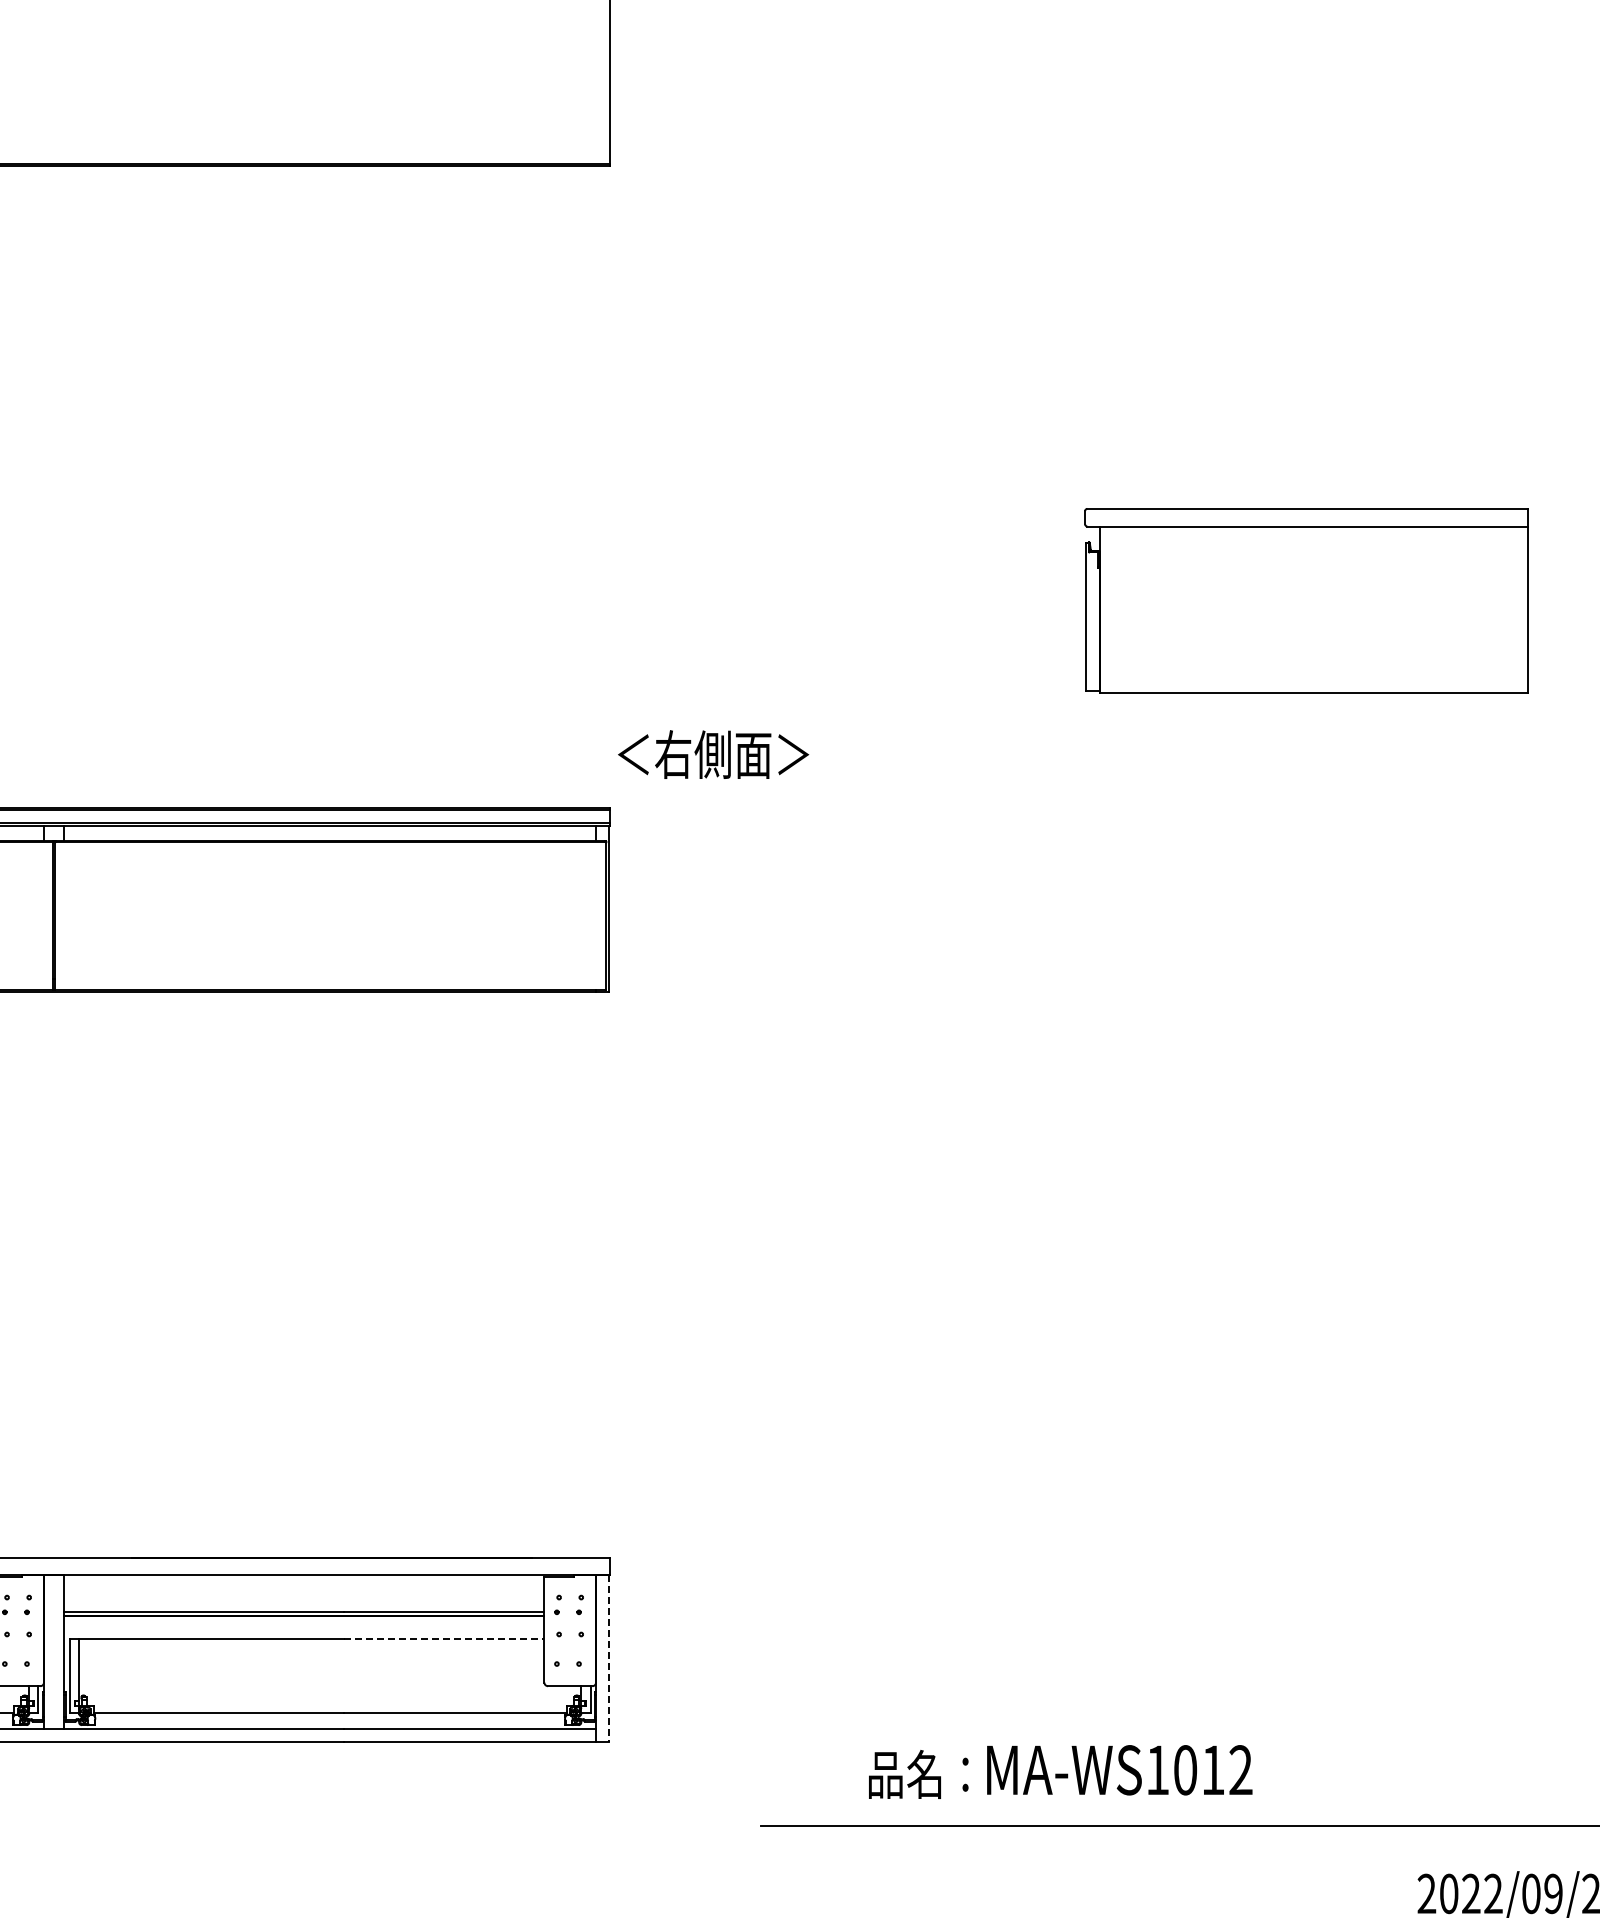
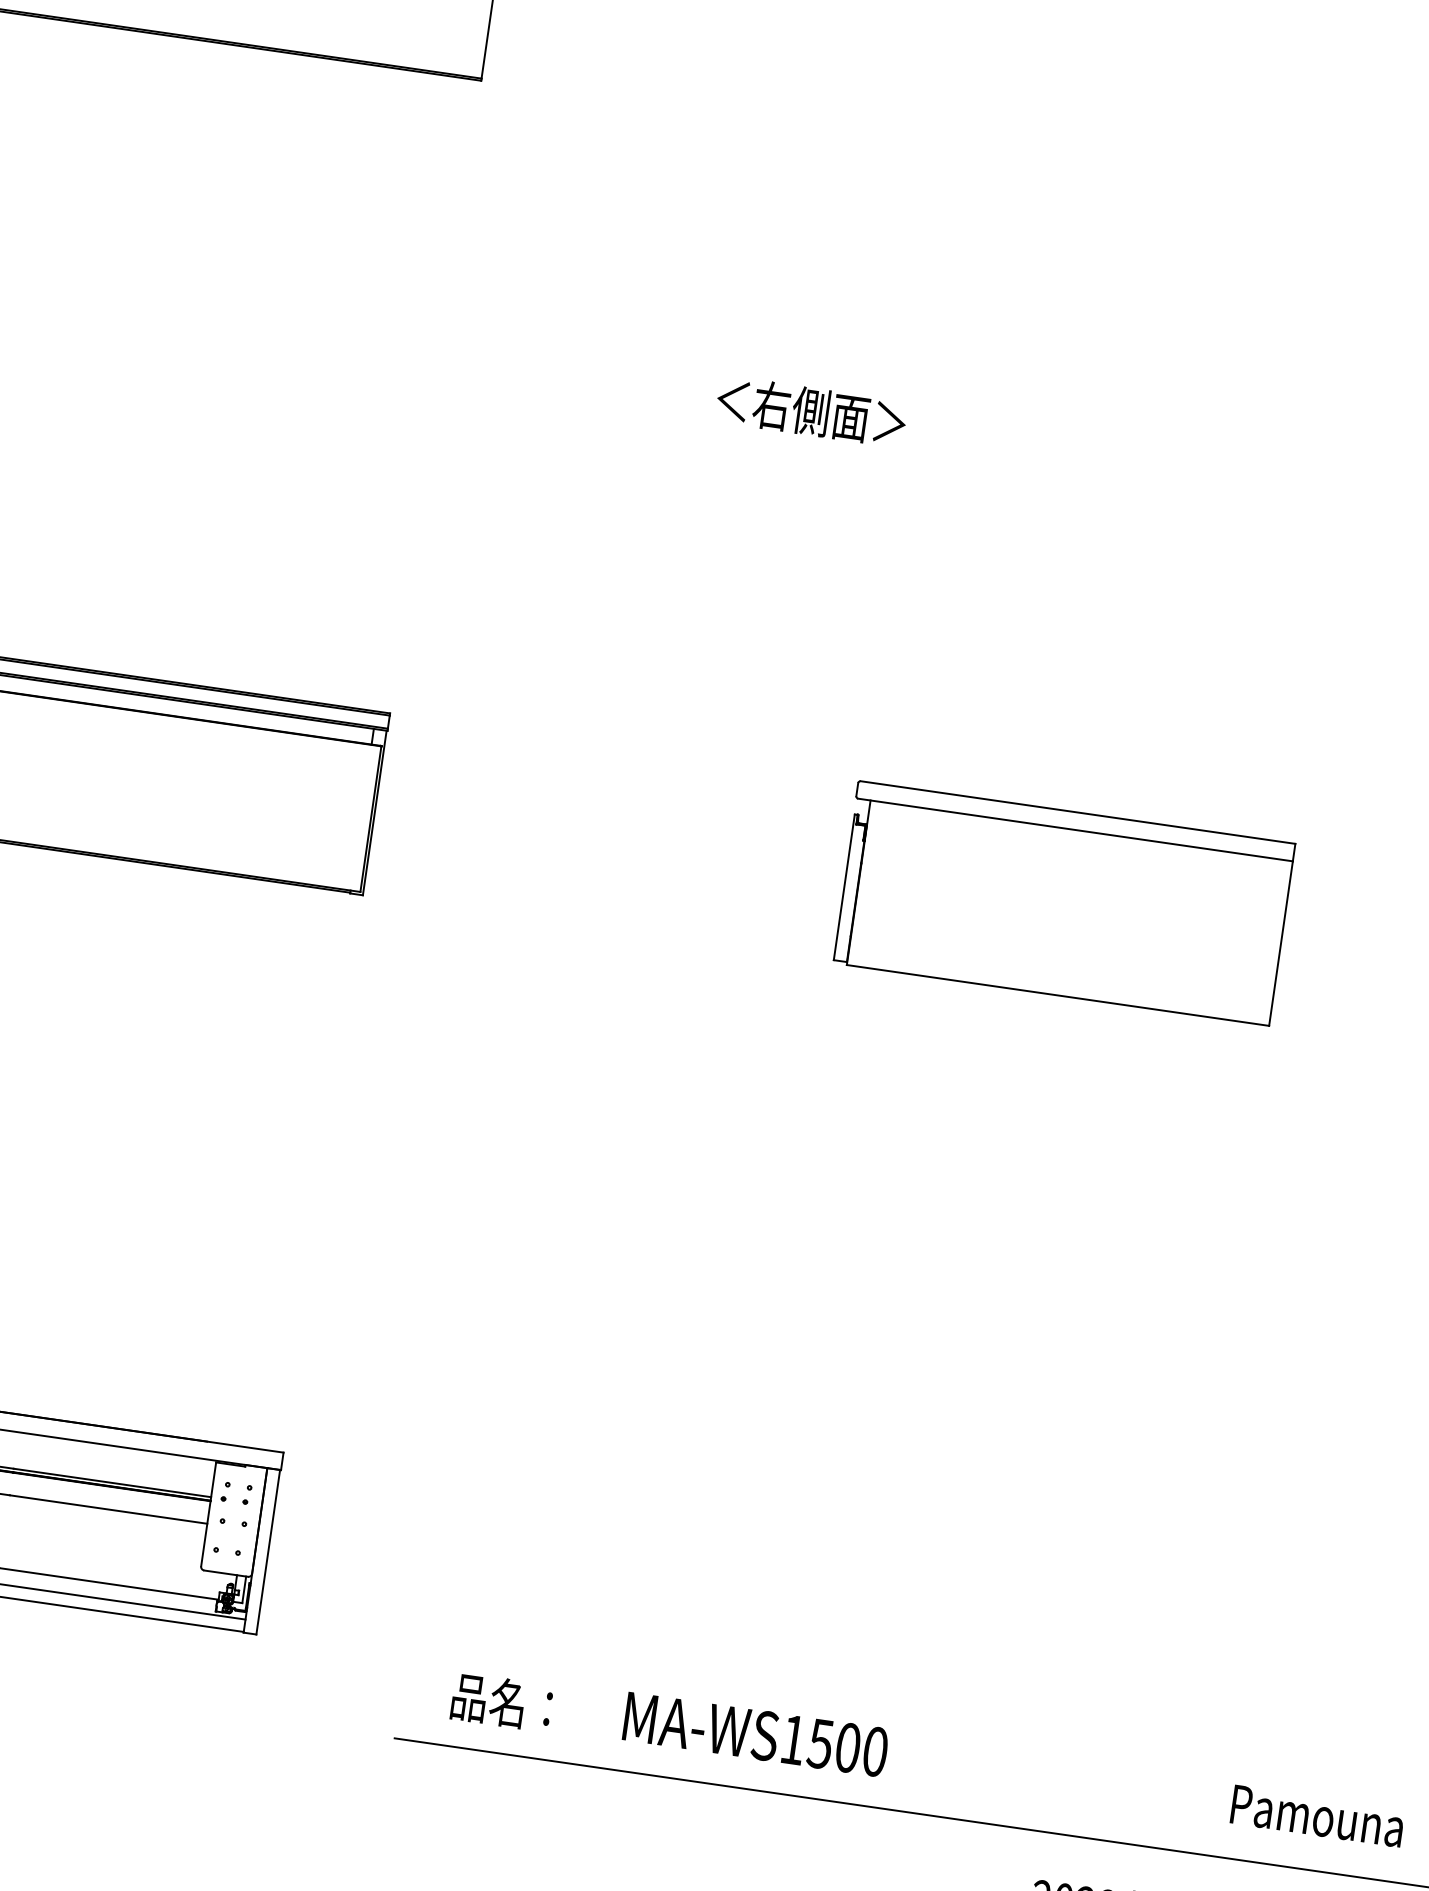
part: (1306, 600) -> (1063, 902), moved
text: (713, 754) -> (811, 411), moved
line: (444, 1639) -> (108, 1509), dashed -> solid
line: (609, 1659) -> (268, 1552), dashed -> solid
text: (1212, 1770) -> (847, 1748), MA-WS1012 -> MA-WS1500
text: (918, 1774) -> (501, 1702), moved

